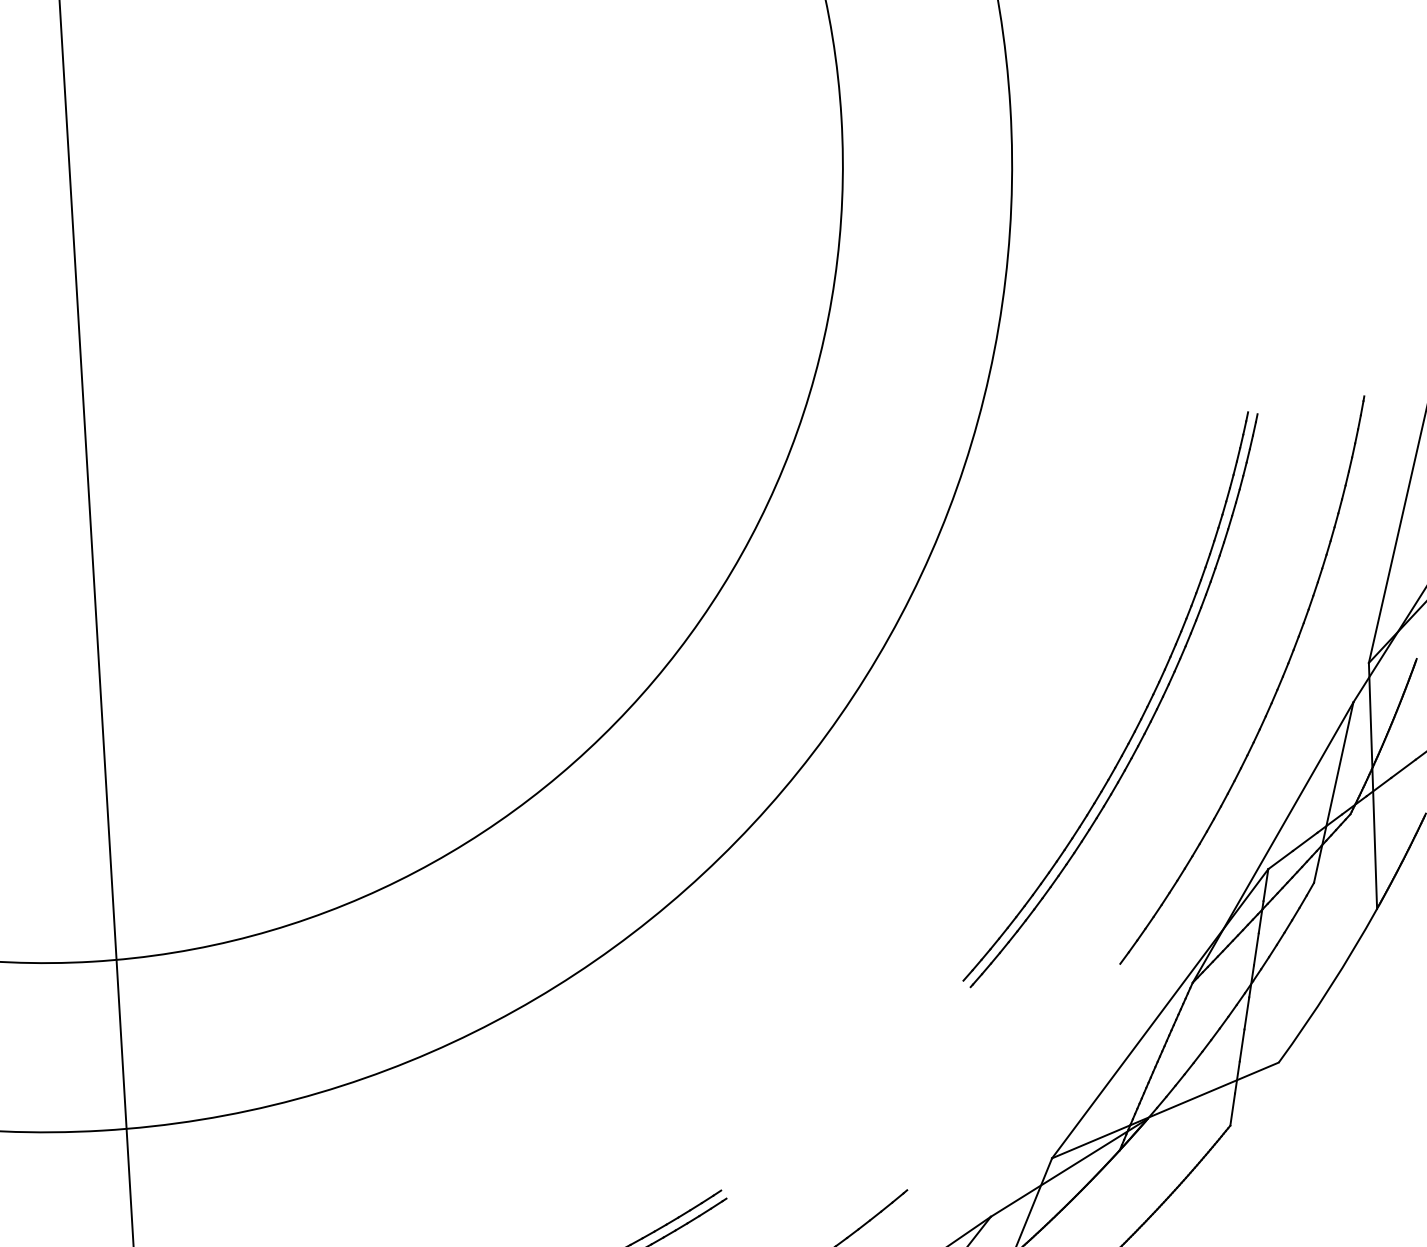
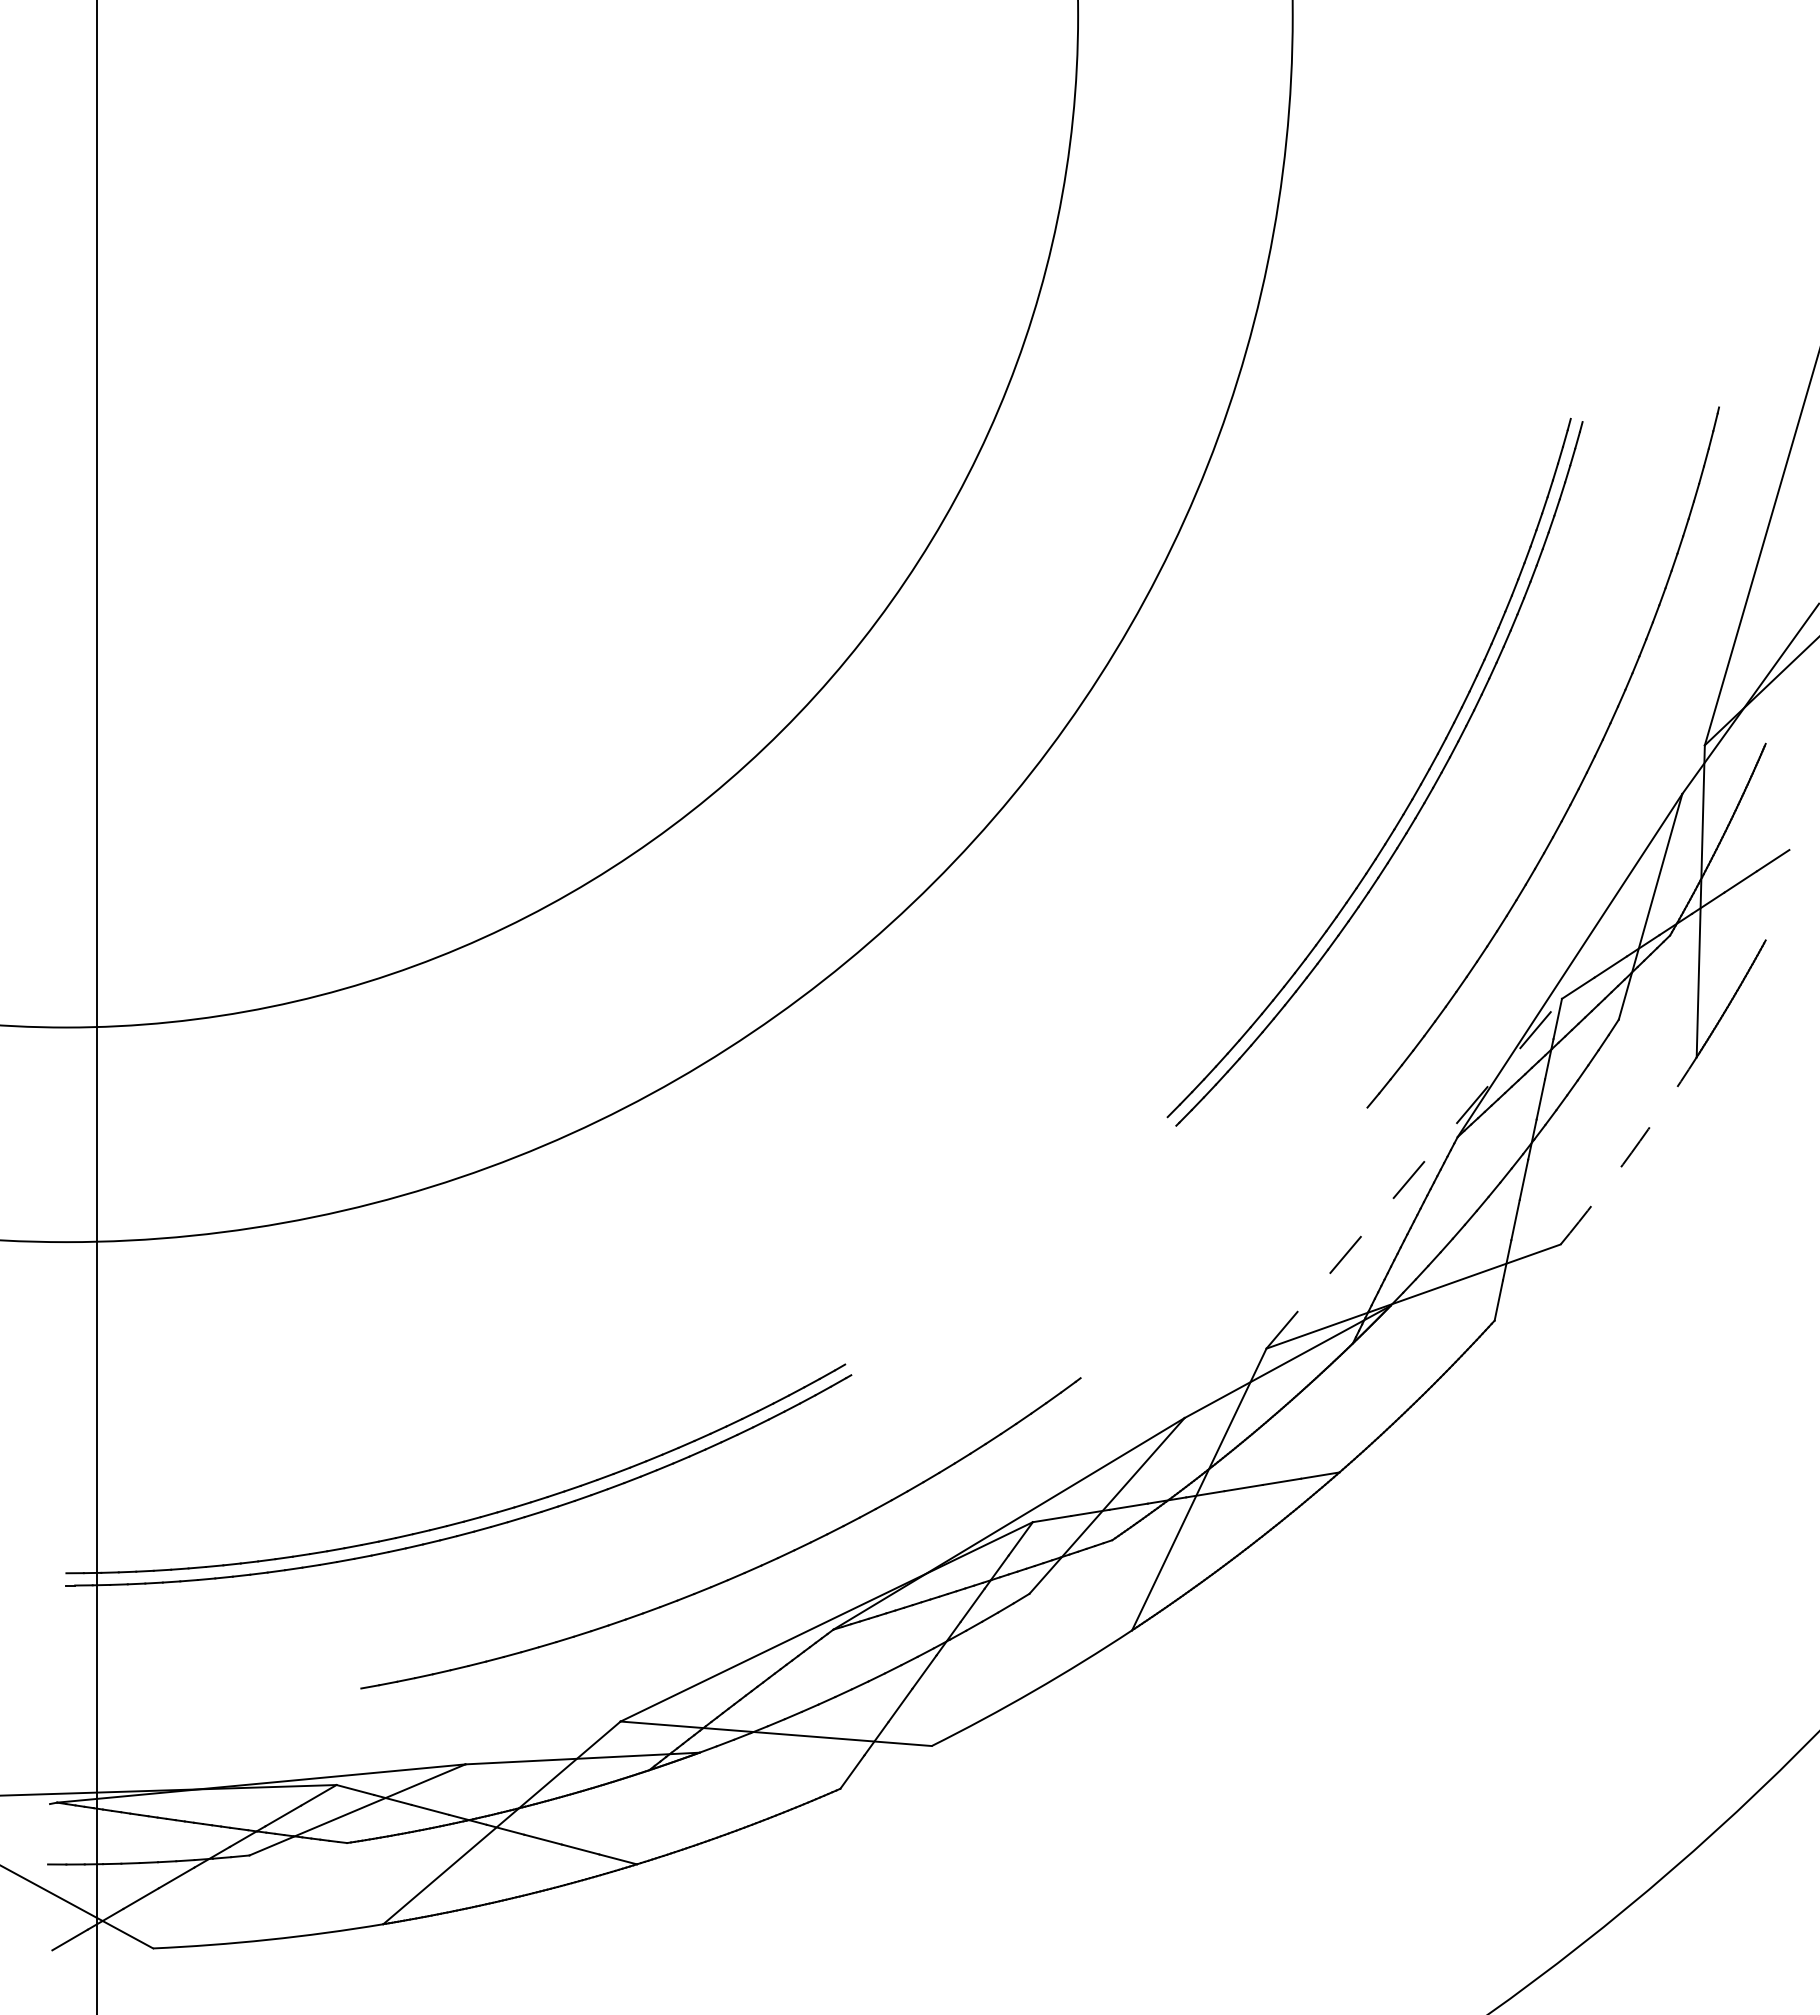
arc: (1330, 986) -> (1631, 1152), solid -> dashed
line: (1160, 1013) -> (1414, 1173), solid -> dashed

